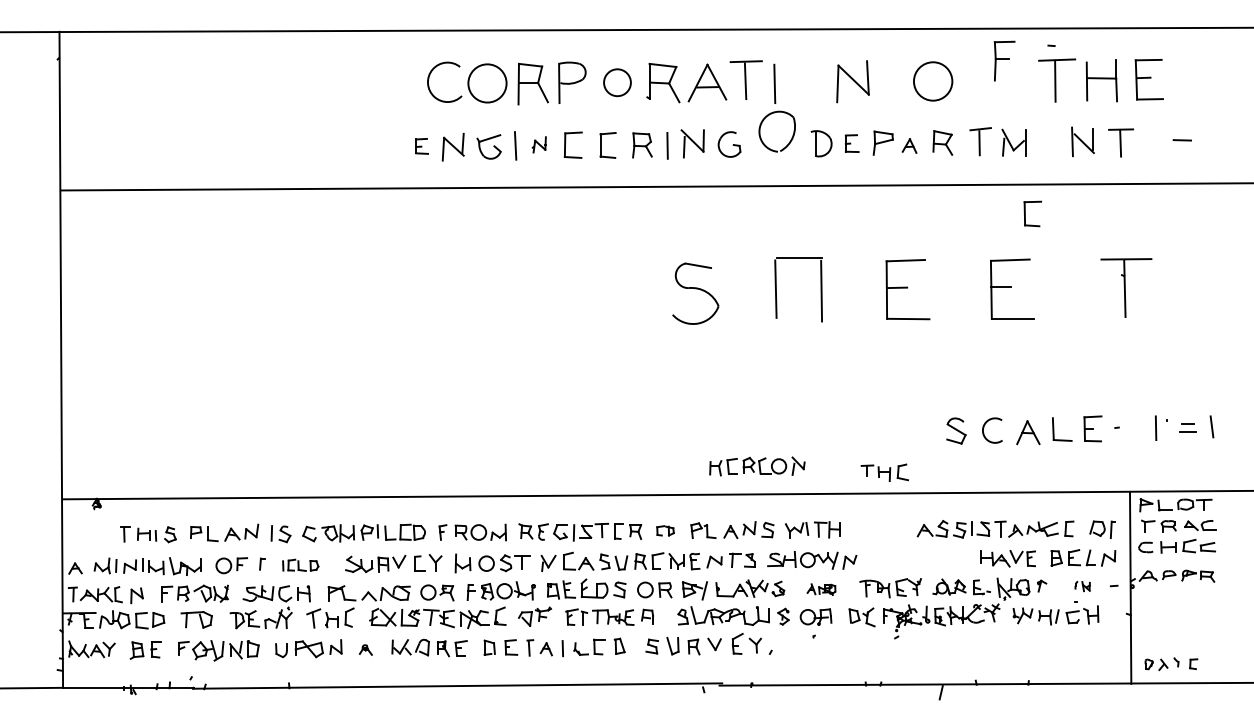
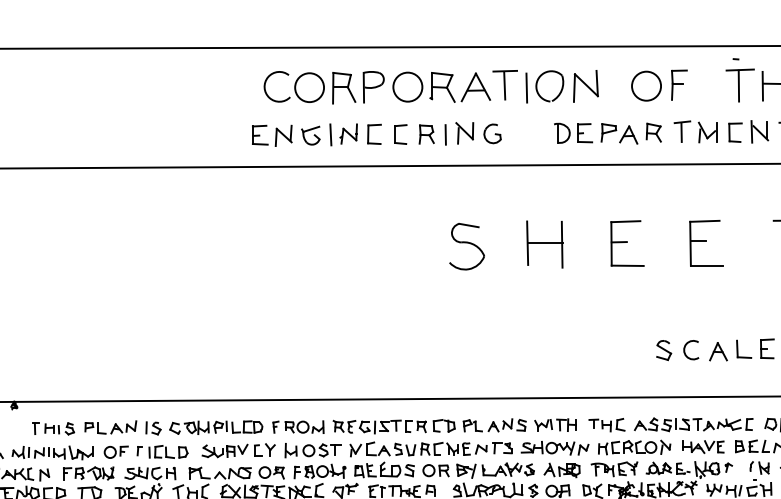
part: (1004, 60) -> (679, 84), moved
circle: (617, 82) -> (407, 86), size x1.43
part: (761, 126) -> (537, 82), moved
part: (852, 143) -> (585, 133), size x1.43
part: (539, 144) -> (348, 133), size x1.67
part: (909, 145) -> (628, 134), size x1.67
part: (421, 146) -> (259, 135), size x1.67
part: (1025, 213) -> (729, 132), moved
line: (799, 257) -> (545, 242), moved
part: (757, 466) -> (634, 447), moved
part: (884, 472) -> (606, 424), moved
part: (665, 530) -> (444, 425), size x1.67
part: (300, 565) -> (168, 452), size x1.43
part: (1082, 586) -> (759, 468), size x1.67
part: (821, 589) -> (562, 470), size x1.67

